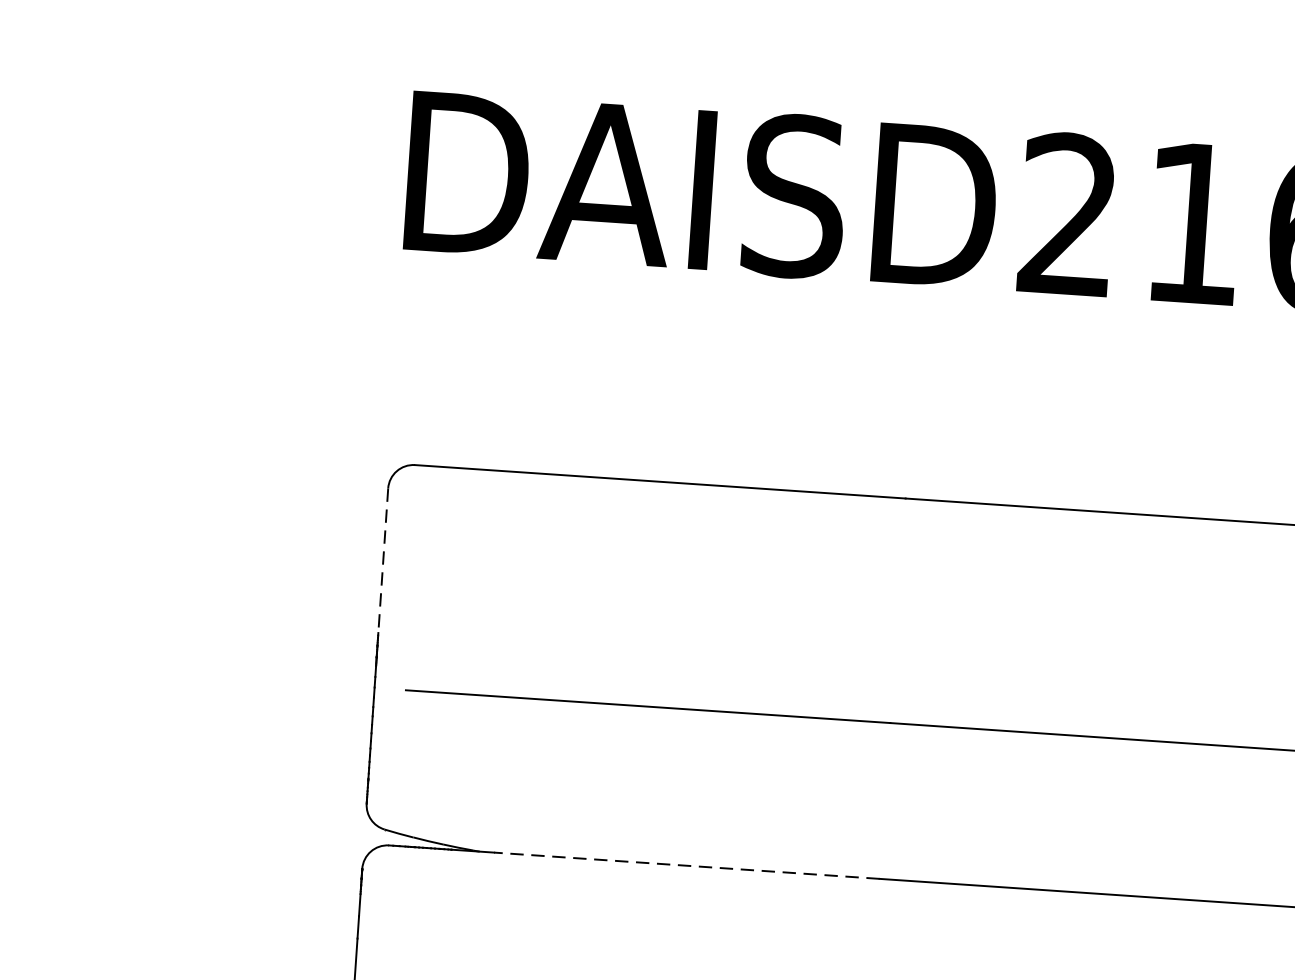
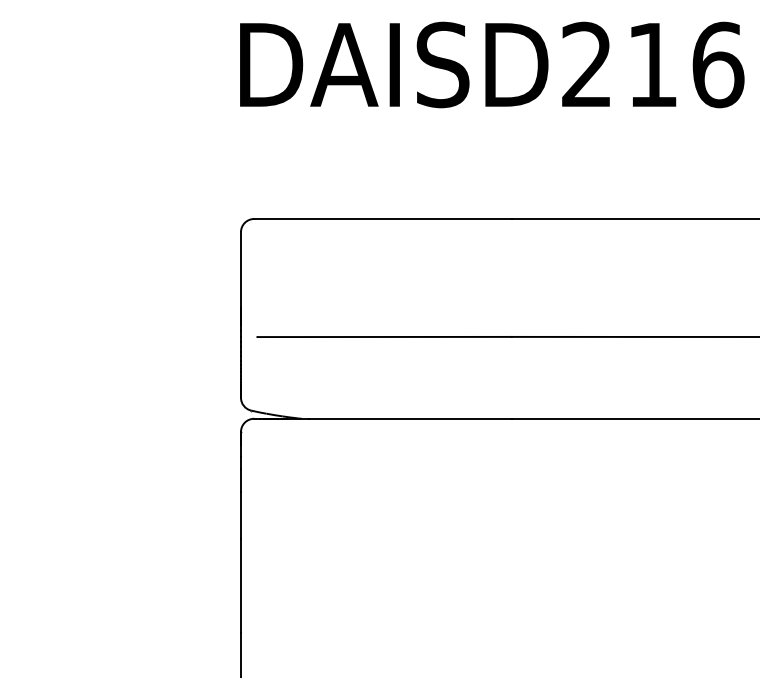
line: (382, 561) -> (240, 270), dashed -> solid
line: (686, 865) -> (410, 418), dashed -> solid

